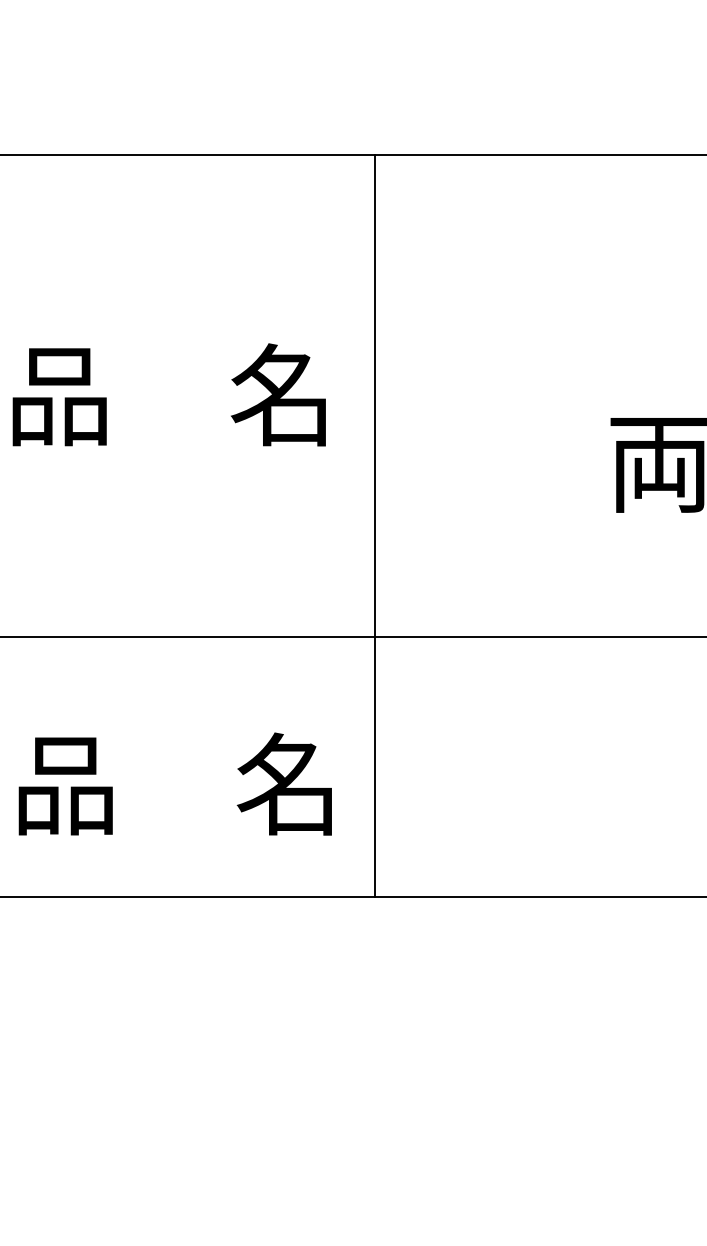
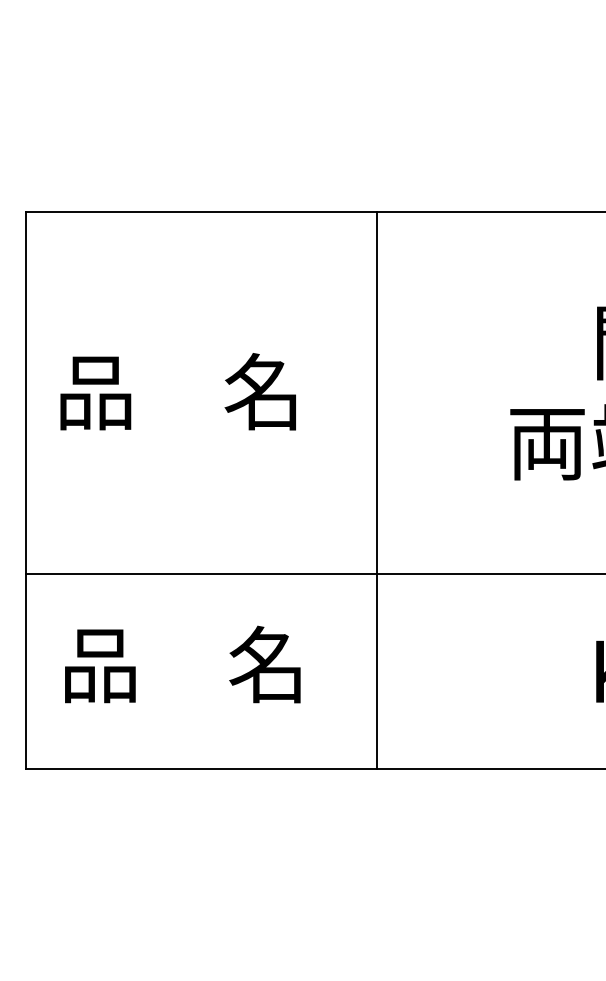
line: (374, 526) -> (376, 490), moved
text: (174, 784) -> (182, 664), moved

